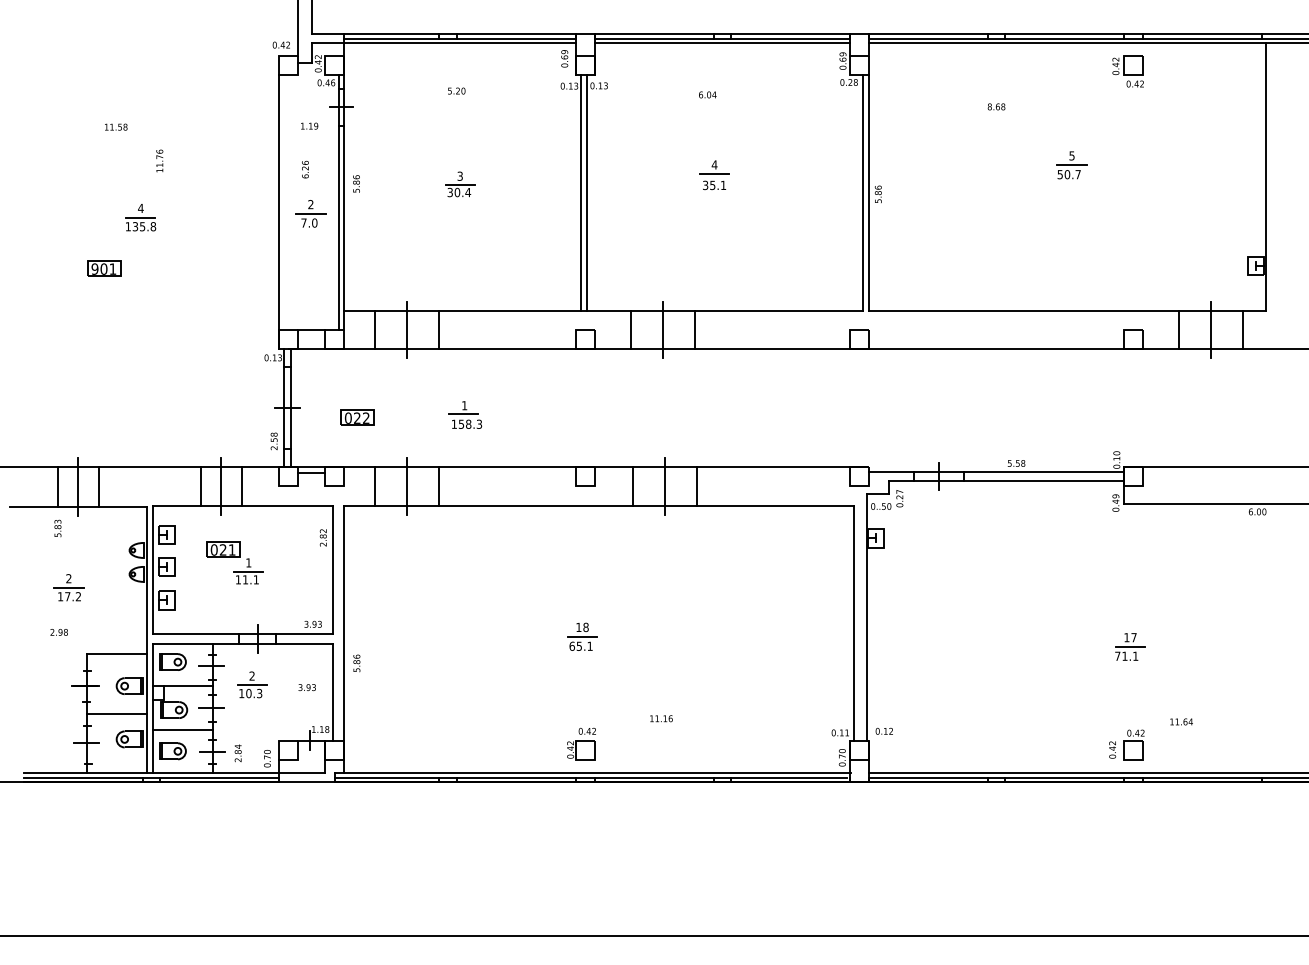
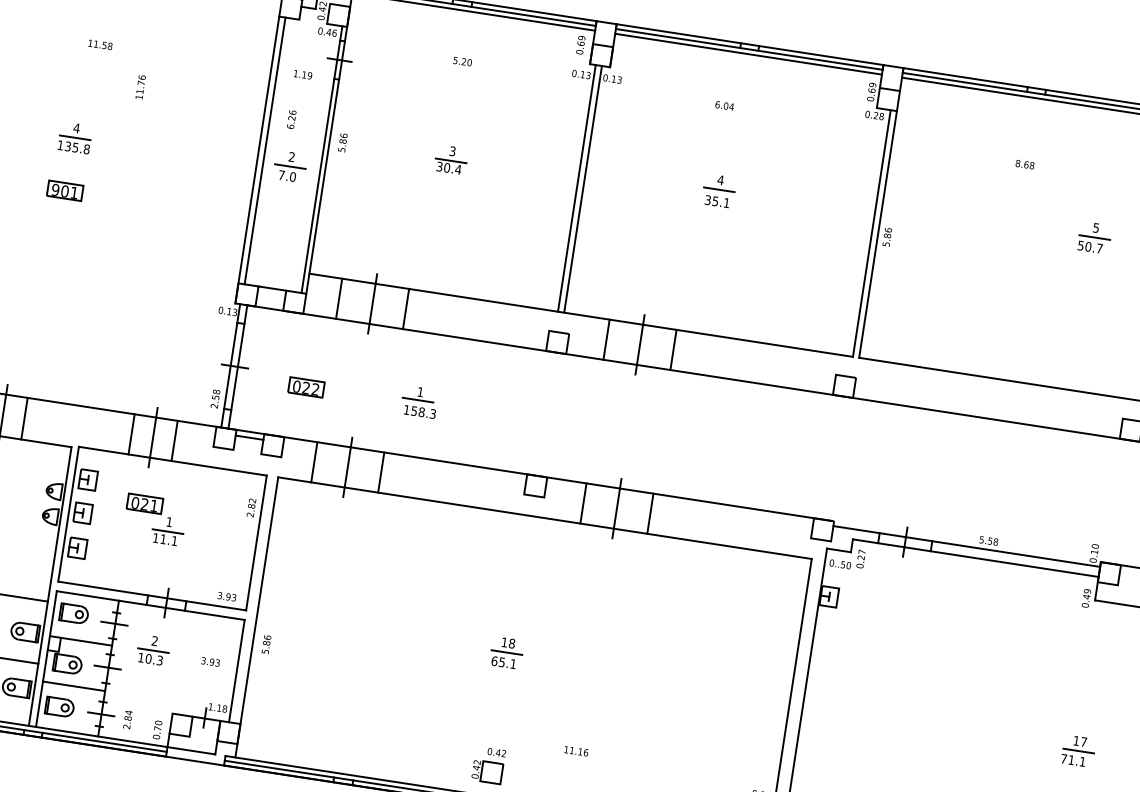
line: (285, 202) -> (265, 150), added
part: (140, 217) -> (74, 137), moved

